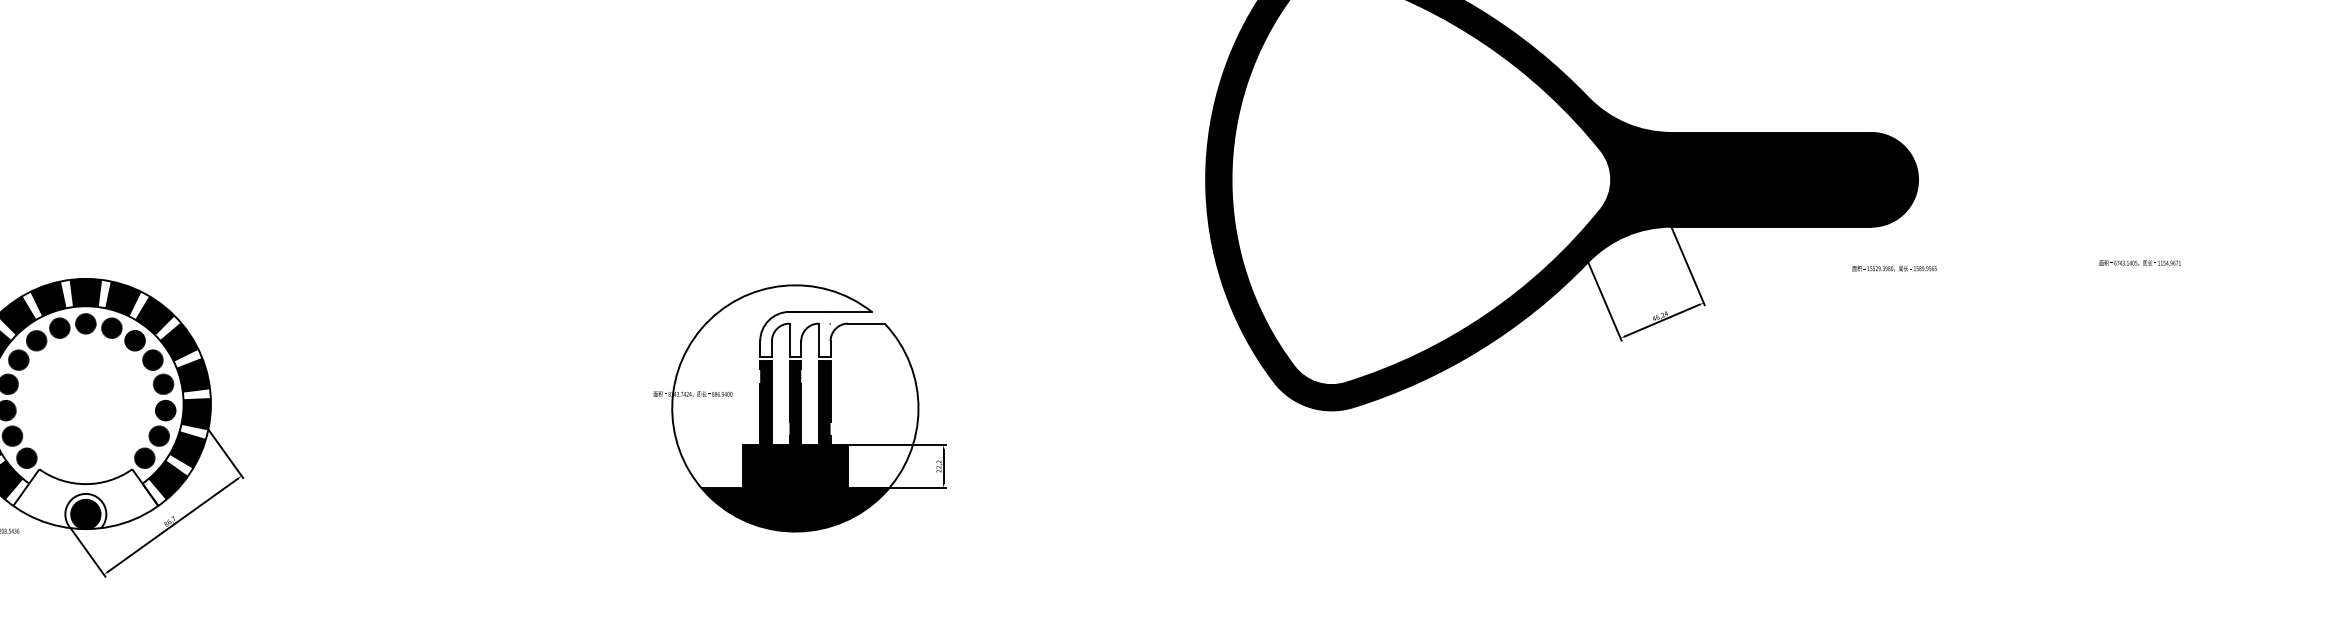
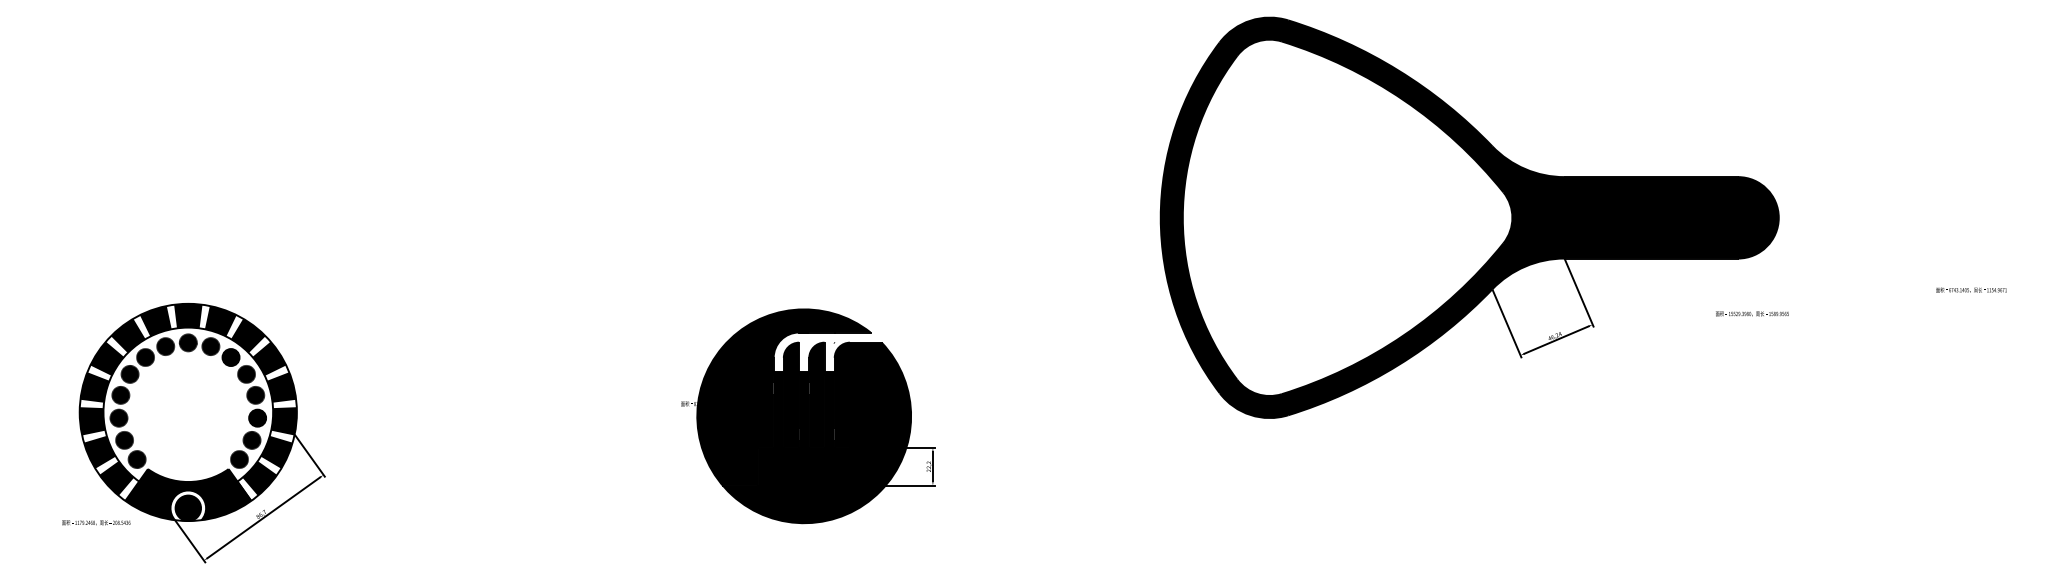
text: (1894, 268) -> (1752, 313), moved
fill: (795, 386) -> (804, 397), added
fill: (86, 498) -> (188, 494), added

